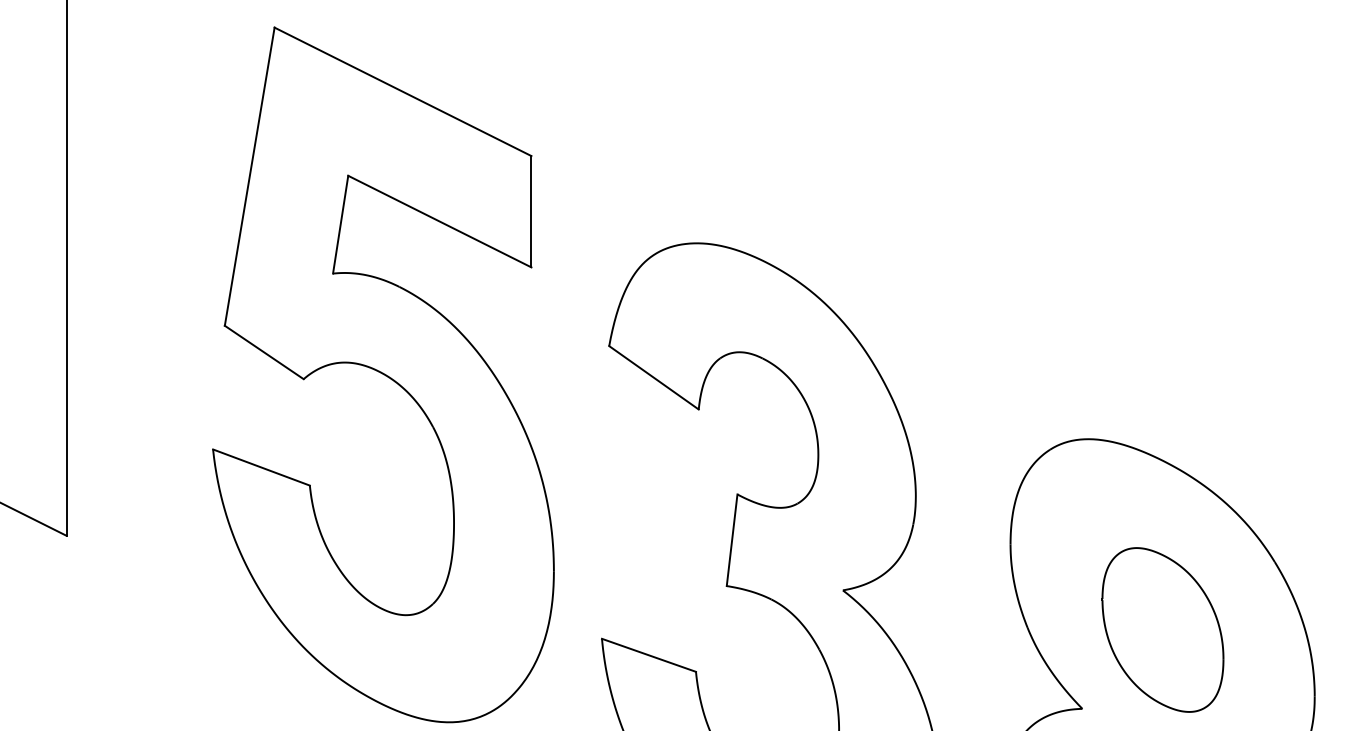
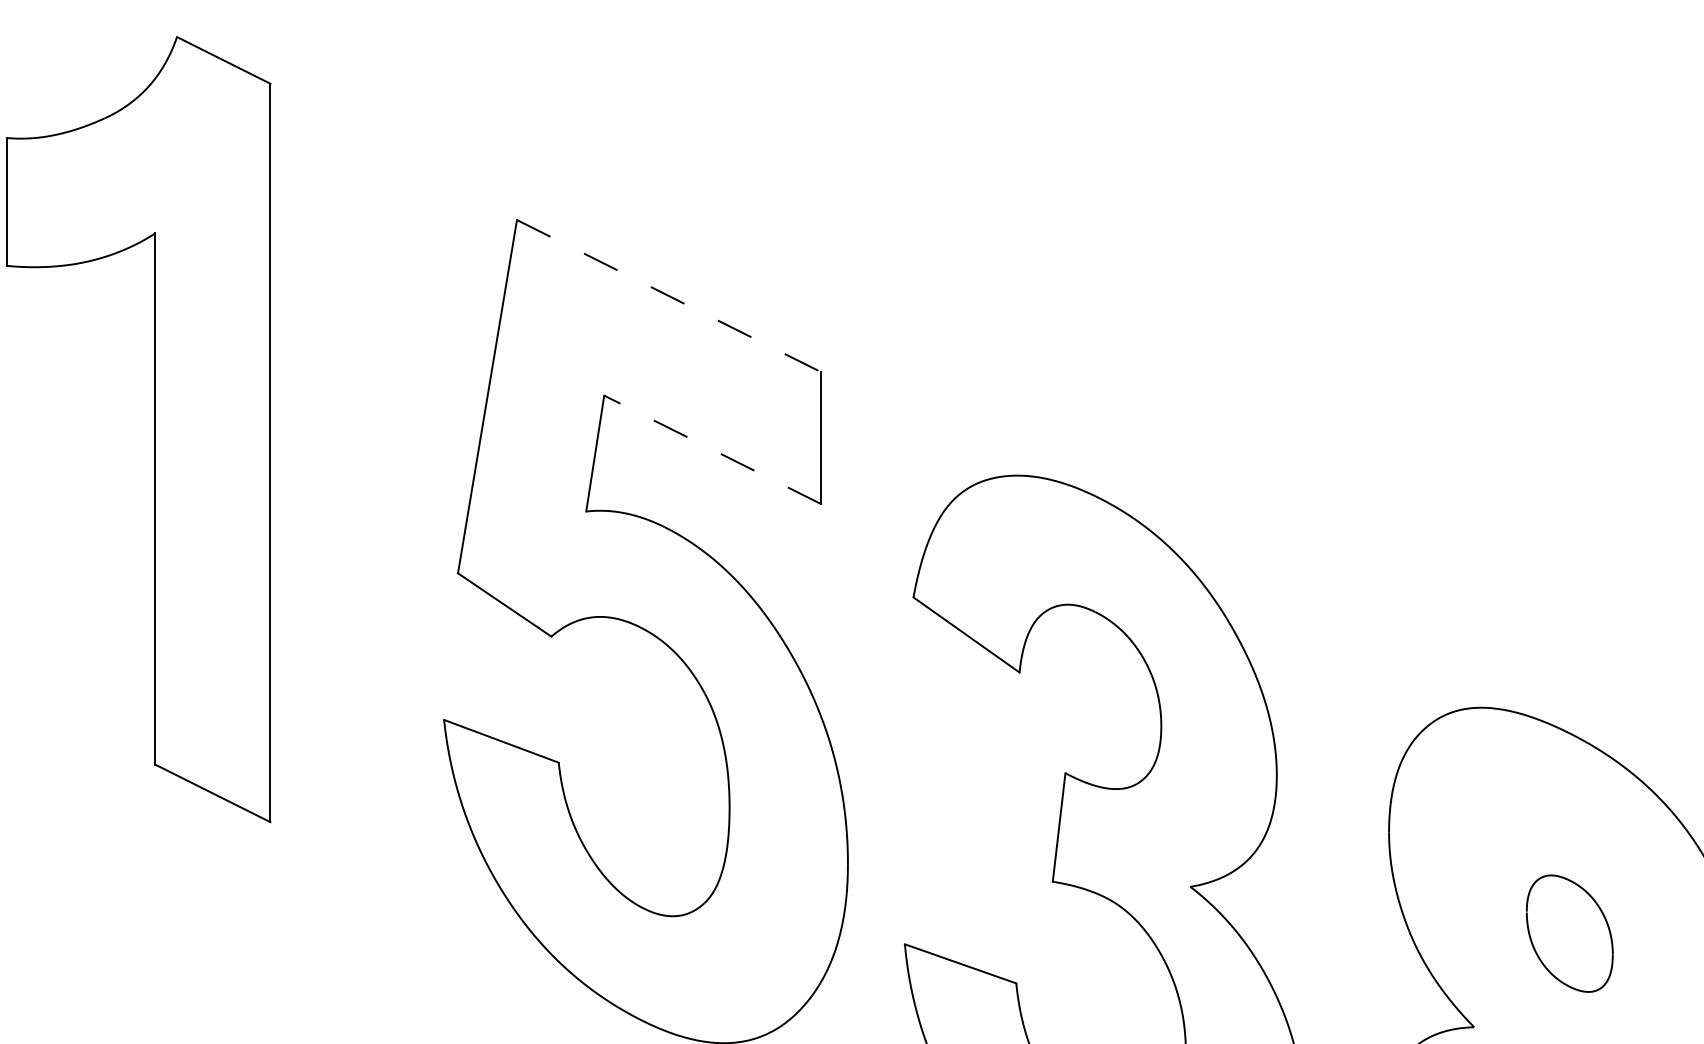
line: (403, 92) -> (669, 296), solid -> dashed
line: (439, 221) -> (712, 449), solid -> dashed
part: (1162, 629) -> (1569, 933), size x0.6

